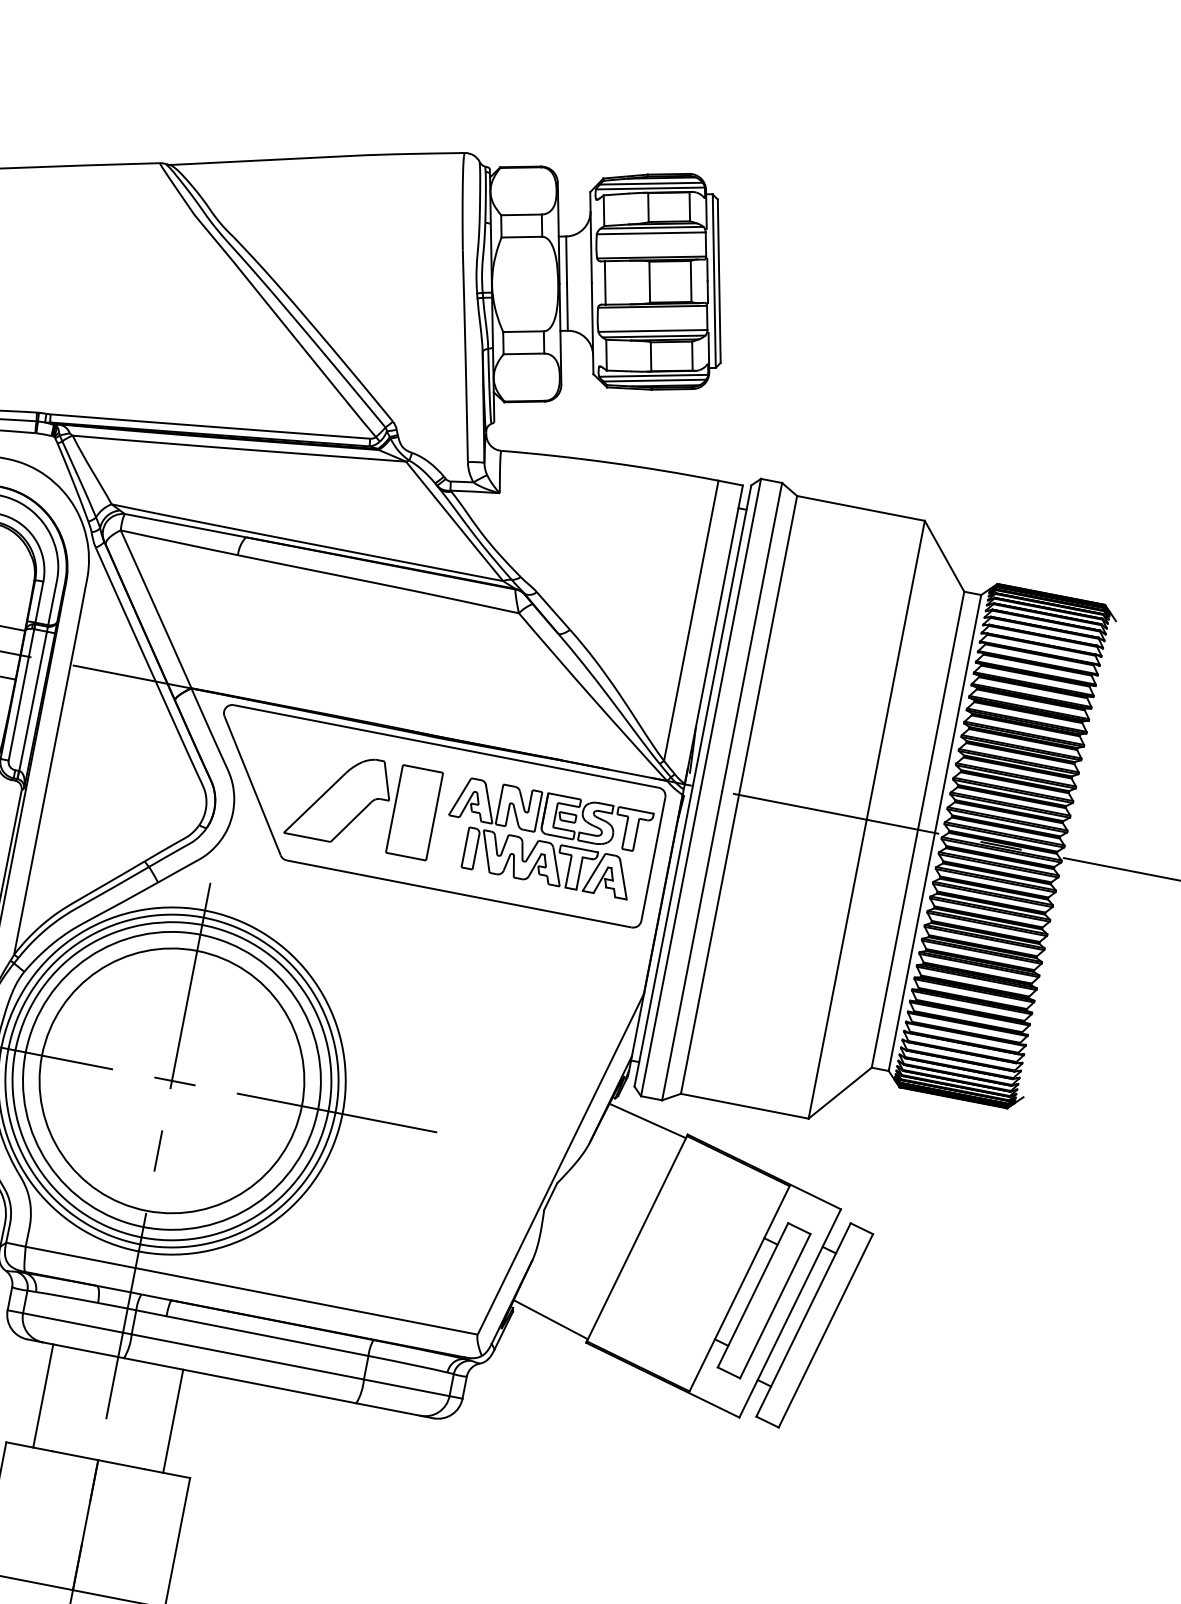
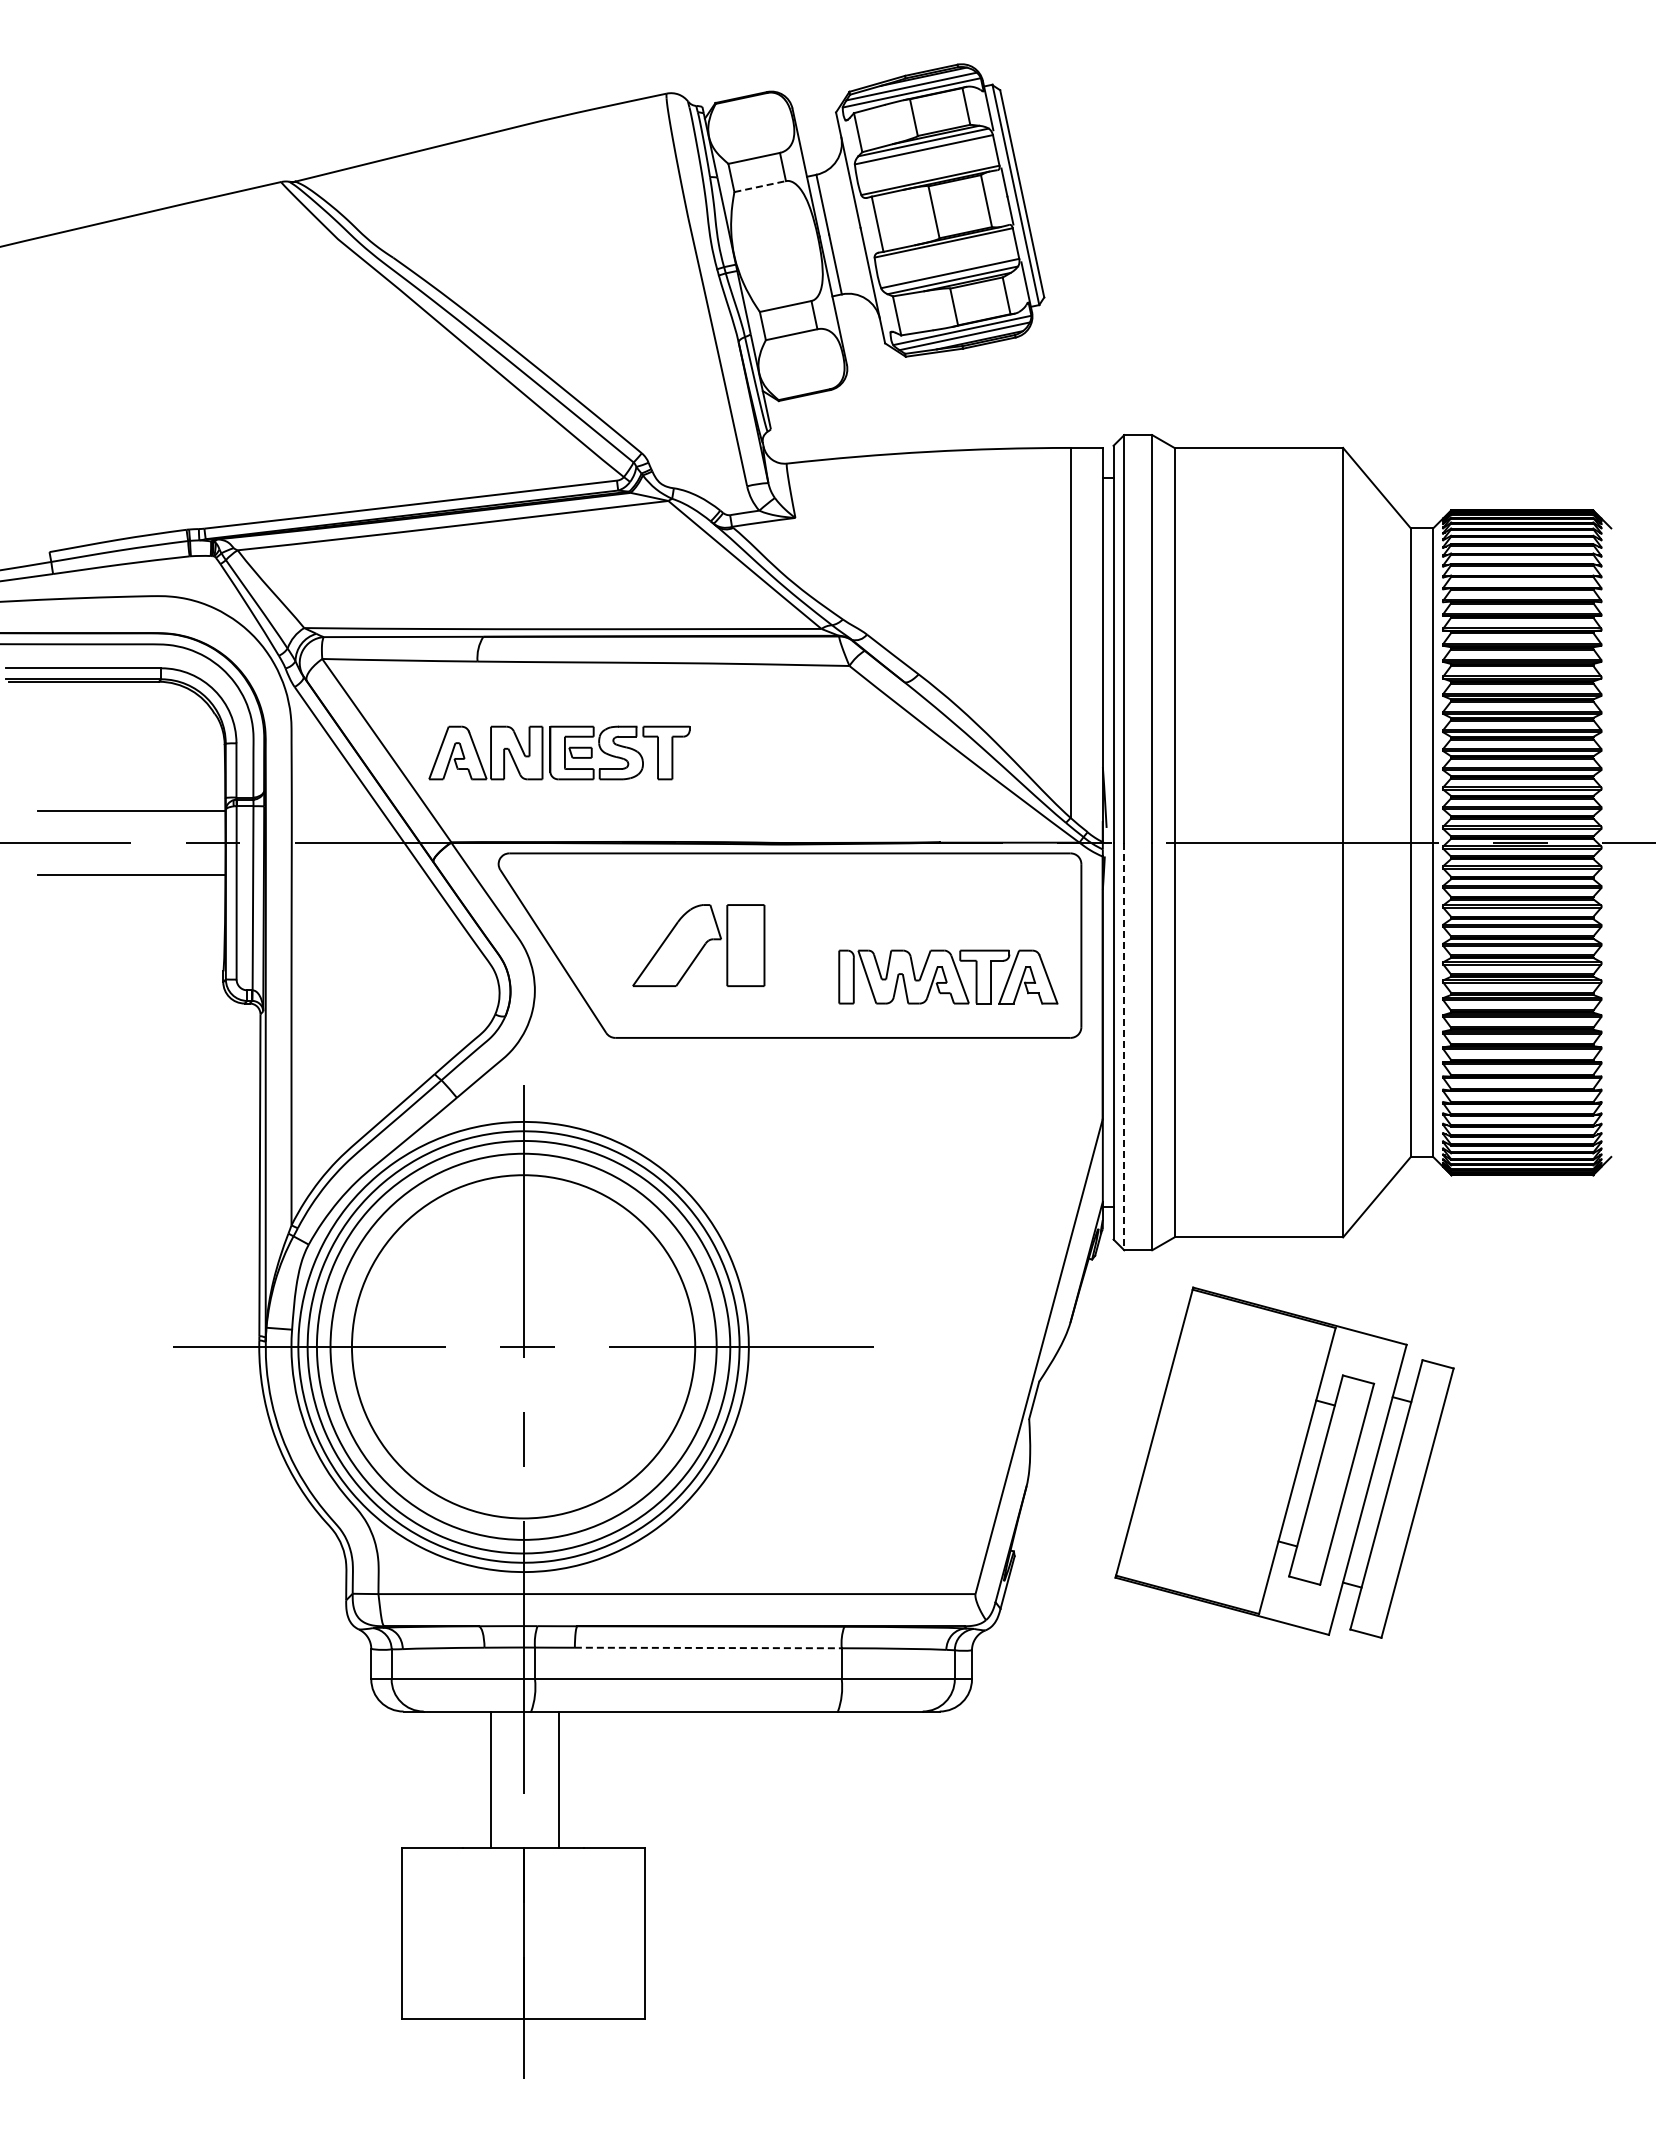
line: (522, 237) -> (760, 186), solid -> dashed
part: (363, 802) -> (698, 945), size x0.7
part: (551, 814) -> (559, 752), moved
line: (671, 941) -> (1124, 1046), solid -> dashed
line: (647, 1120) -> (1138, 1279), removed
line: (550, 1319) -> (1064, 1556), removed
line: (267, 1335) -> (708, 1647), solid -> dashed
line: (43, 1395) -> (490, 1779), moved
line: (173, 1421) -> (559, 1779), moved

